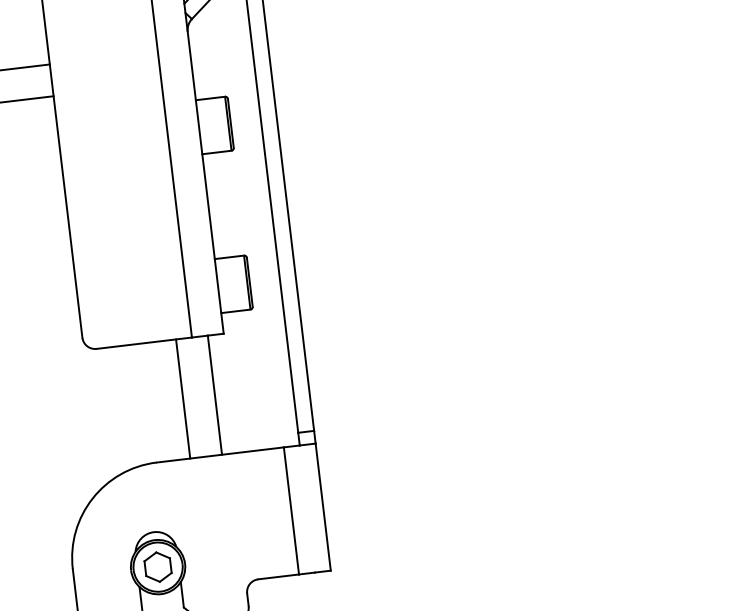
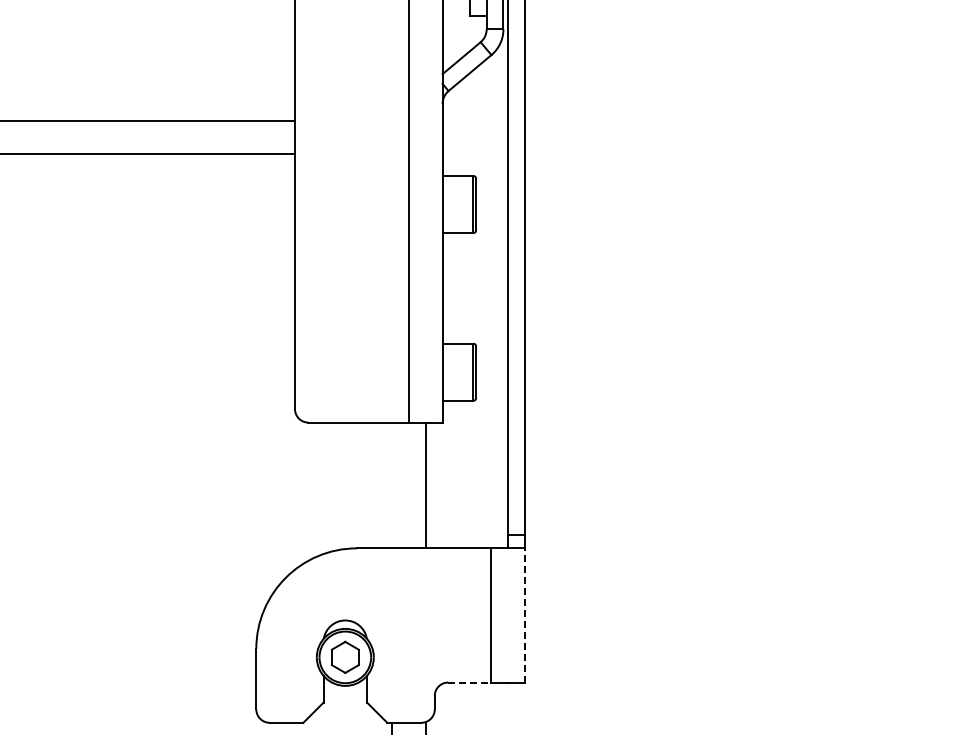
line: (183, 399) -> (392, 485), removed
line: (322, 506) -> (524, 614), solid -> dashed
line: (279, 576) -> (470, 682), solid -> dashed

